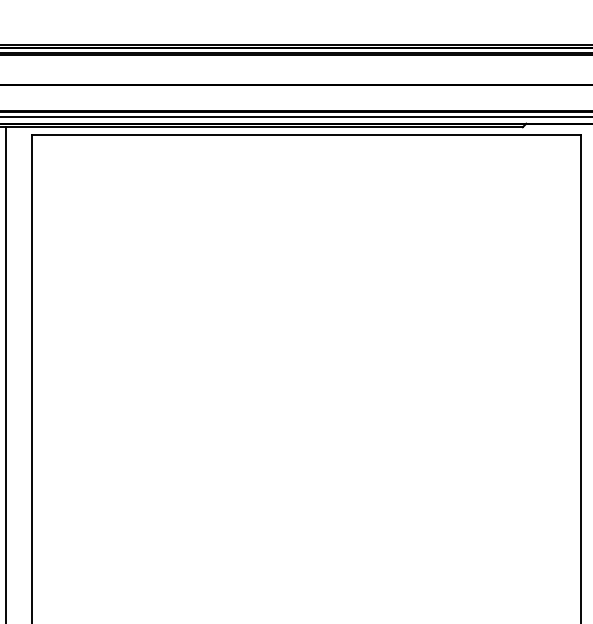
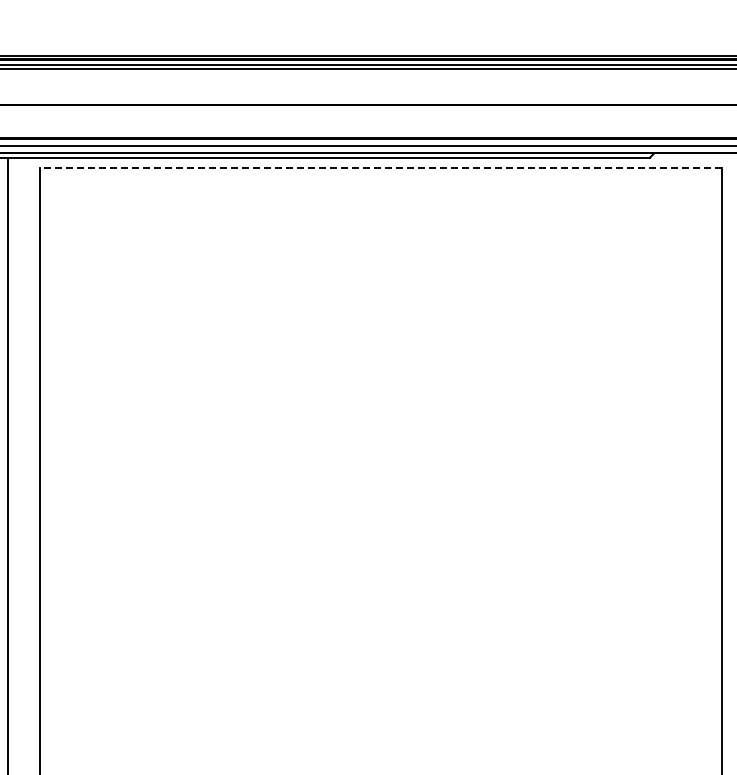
line: (306, 134) -> (381, 167), solid -> dashed

